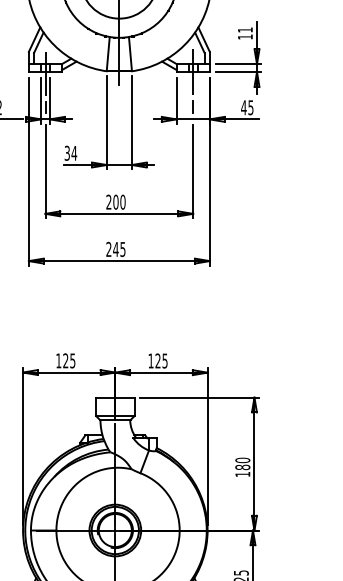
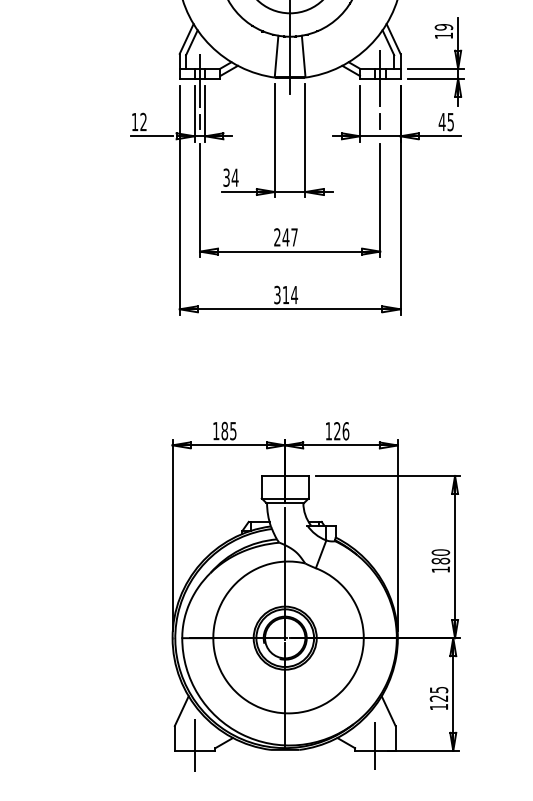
text: (244, 30) -> (443, 27), 11 -> 19
text: (118, 202) -> (289, 237), 200 -> 247
text: (116, 249) -> (286, 295), 245 -> 314
text: (65, 361) -> (224, 431), 125 -> 185
text: (164, 361) -> (345, 431), 125 -> 126

